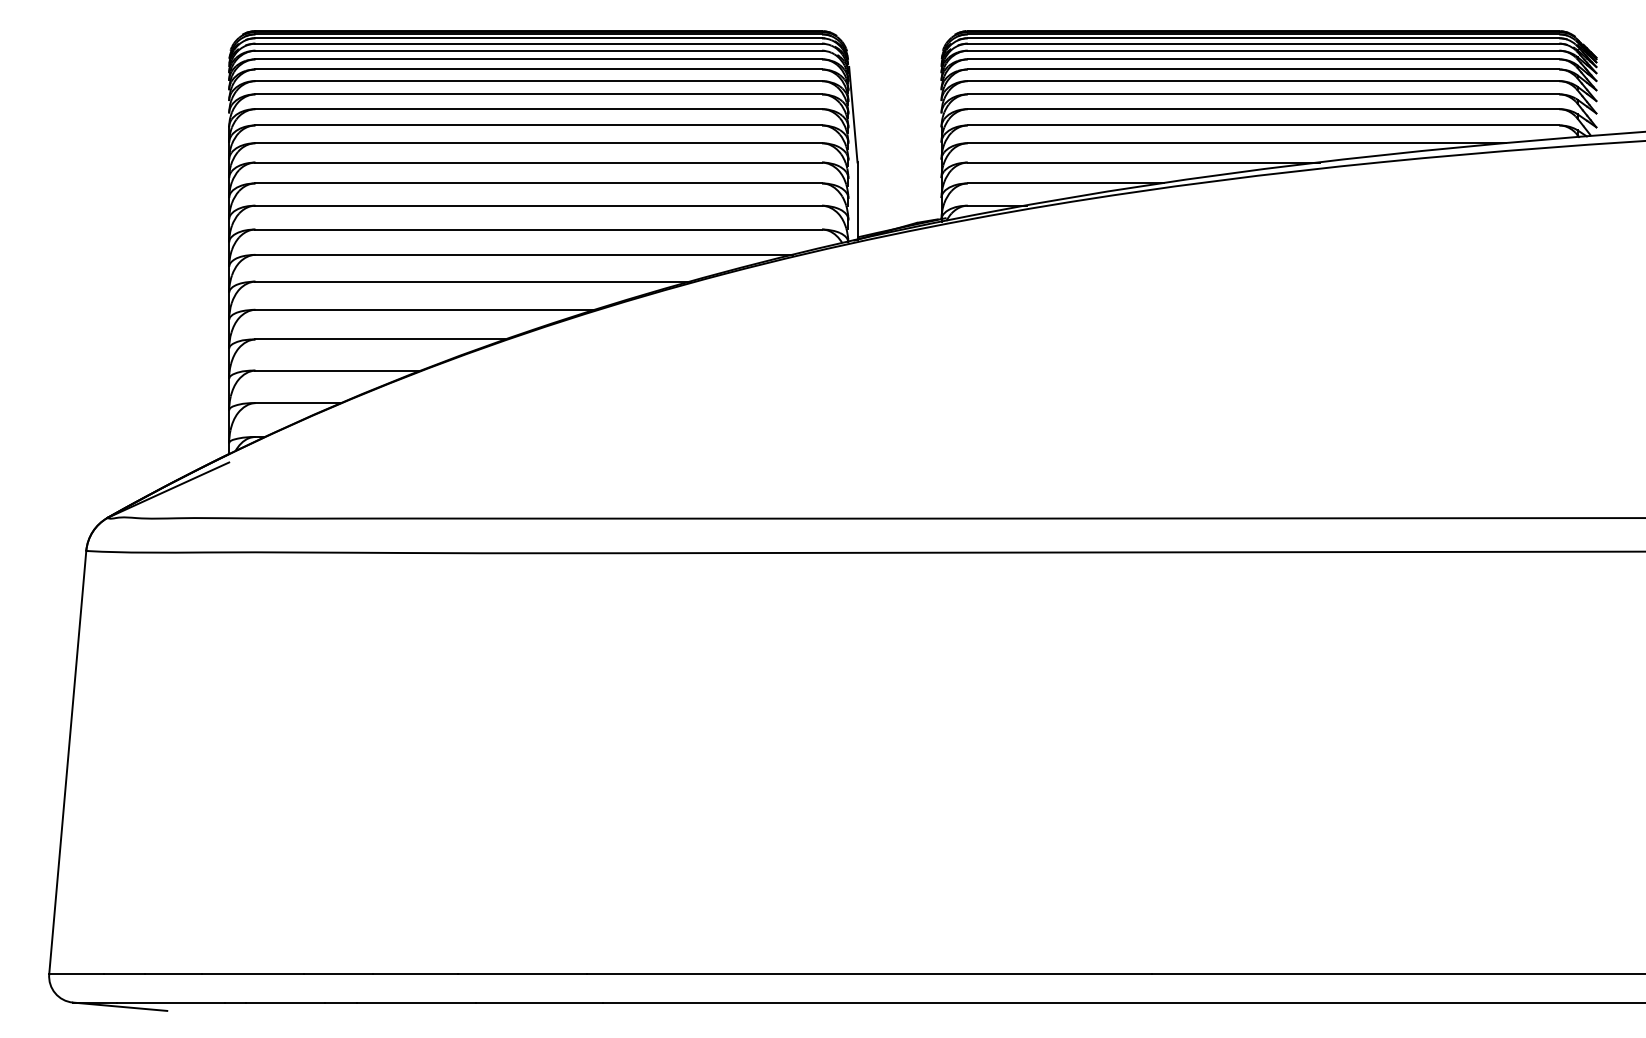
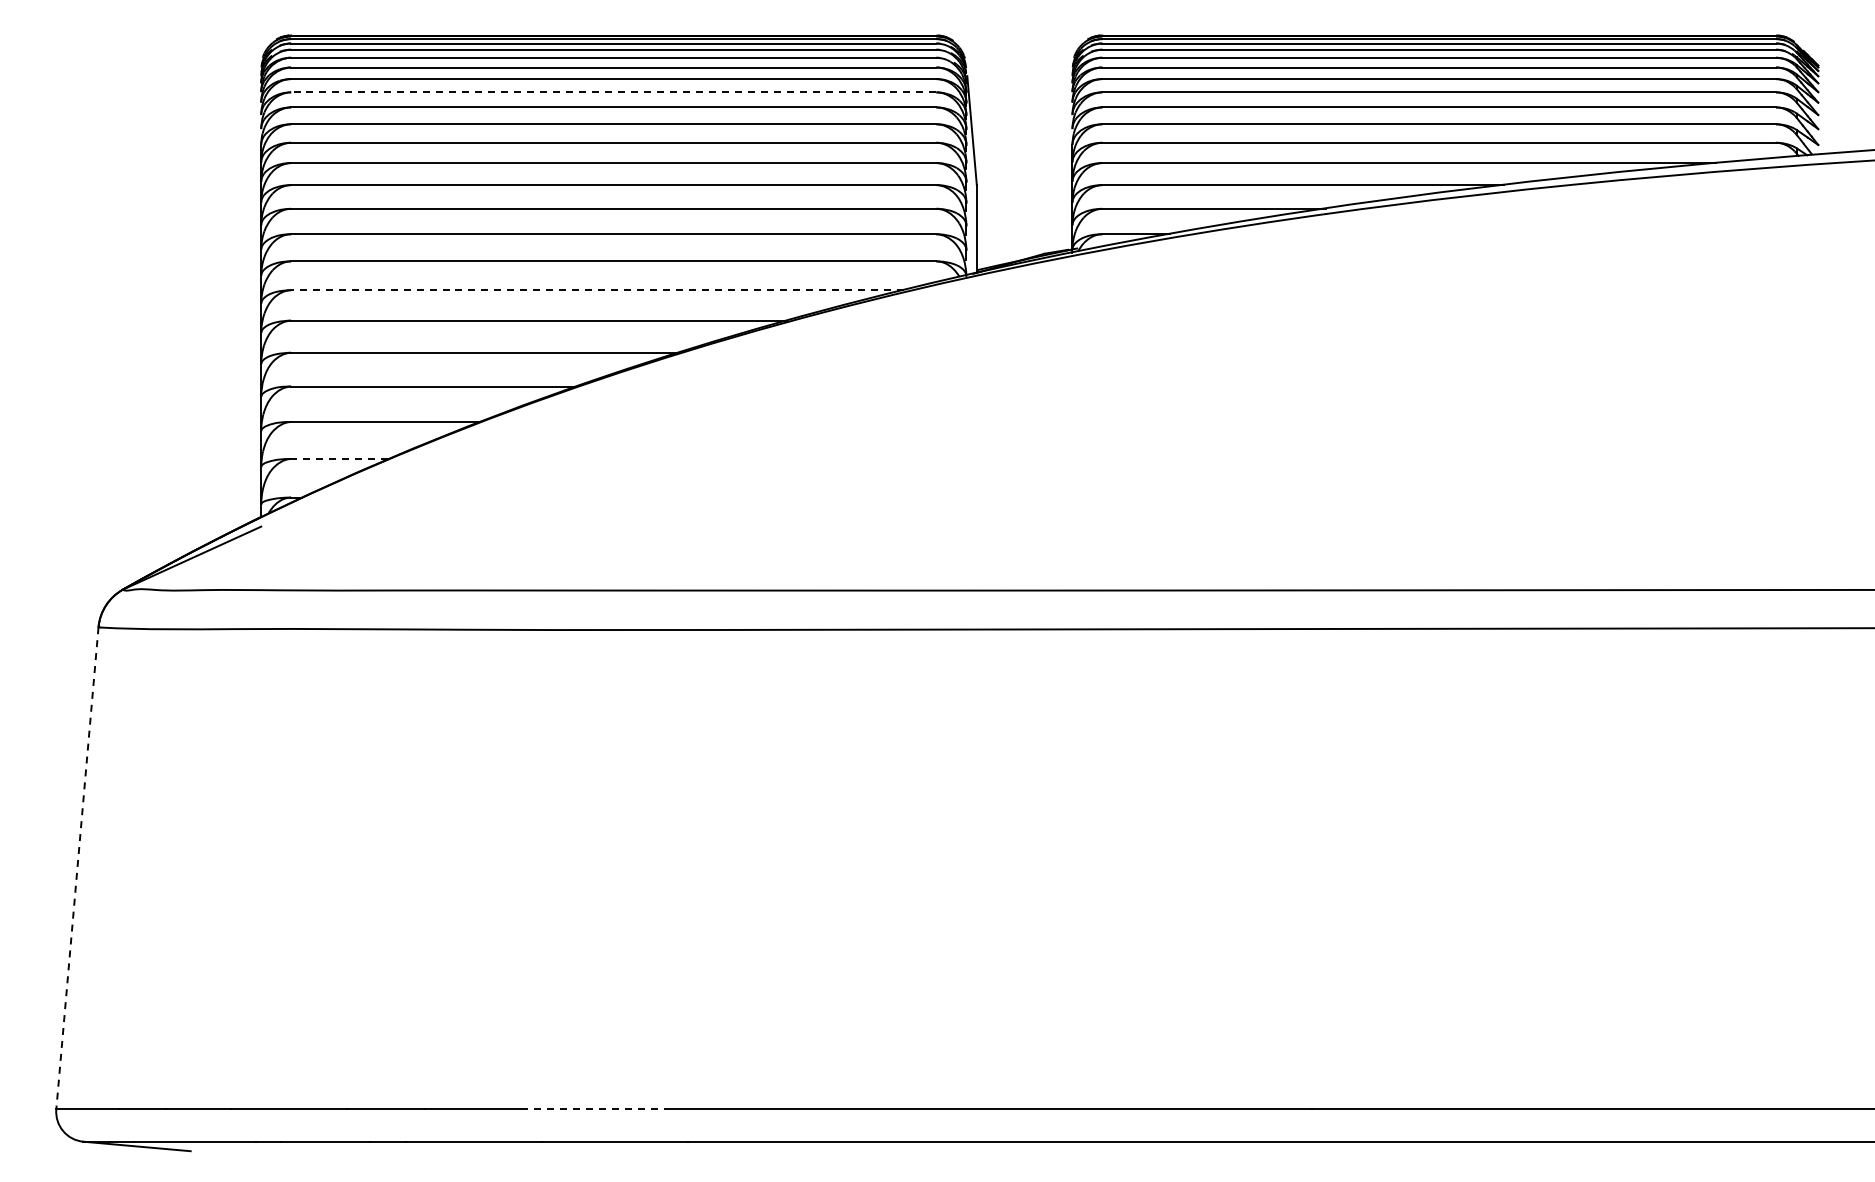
line: (538, 81) -> (613, 92), solid -> dashed
line: (523, 255) -> (596, 290), solid -> dashed
line: (297, 403) -> (339, 459), solid -> dashed
line: (67, 762) -> (77, 868), solid -> dashed
line: (522, 974) -> (595, 1109), solid -> dashed

